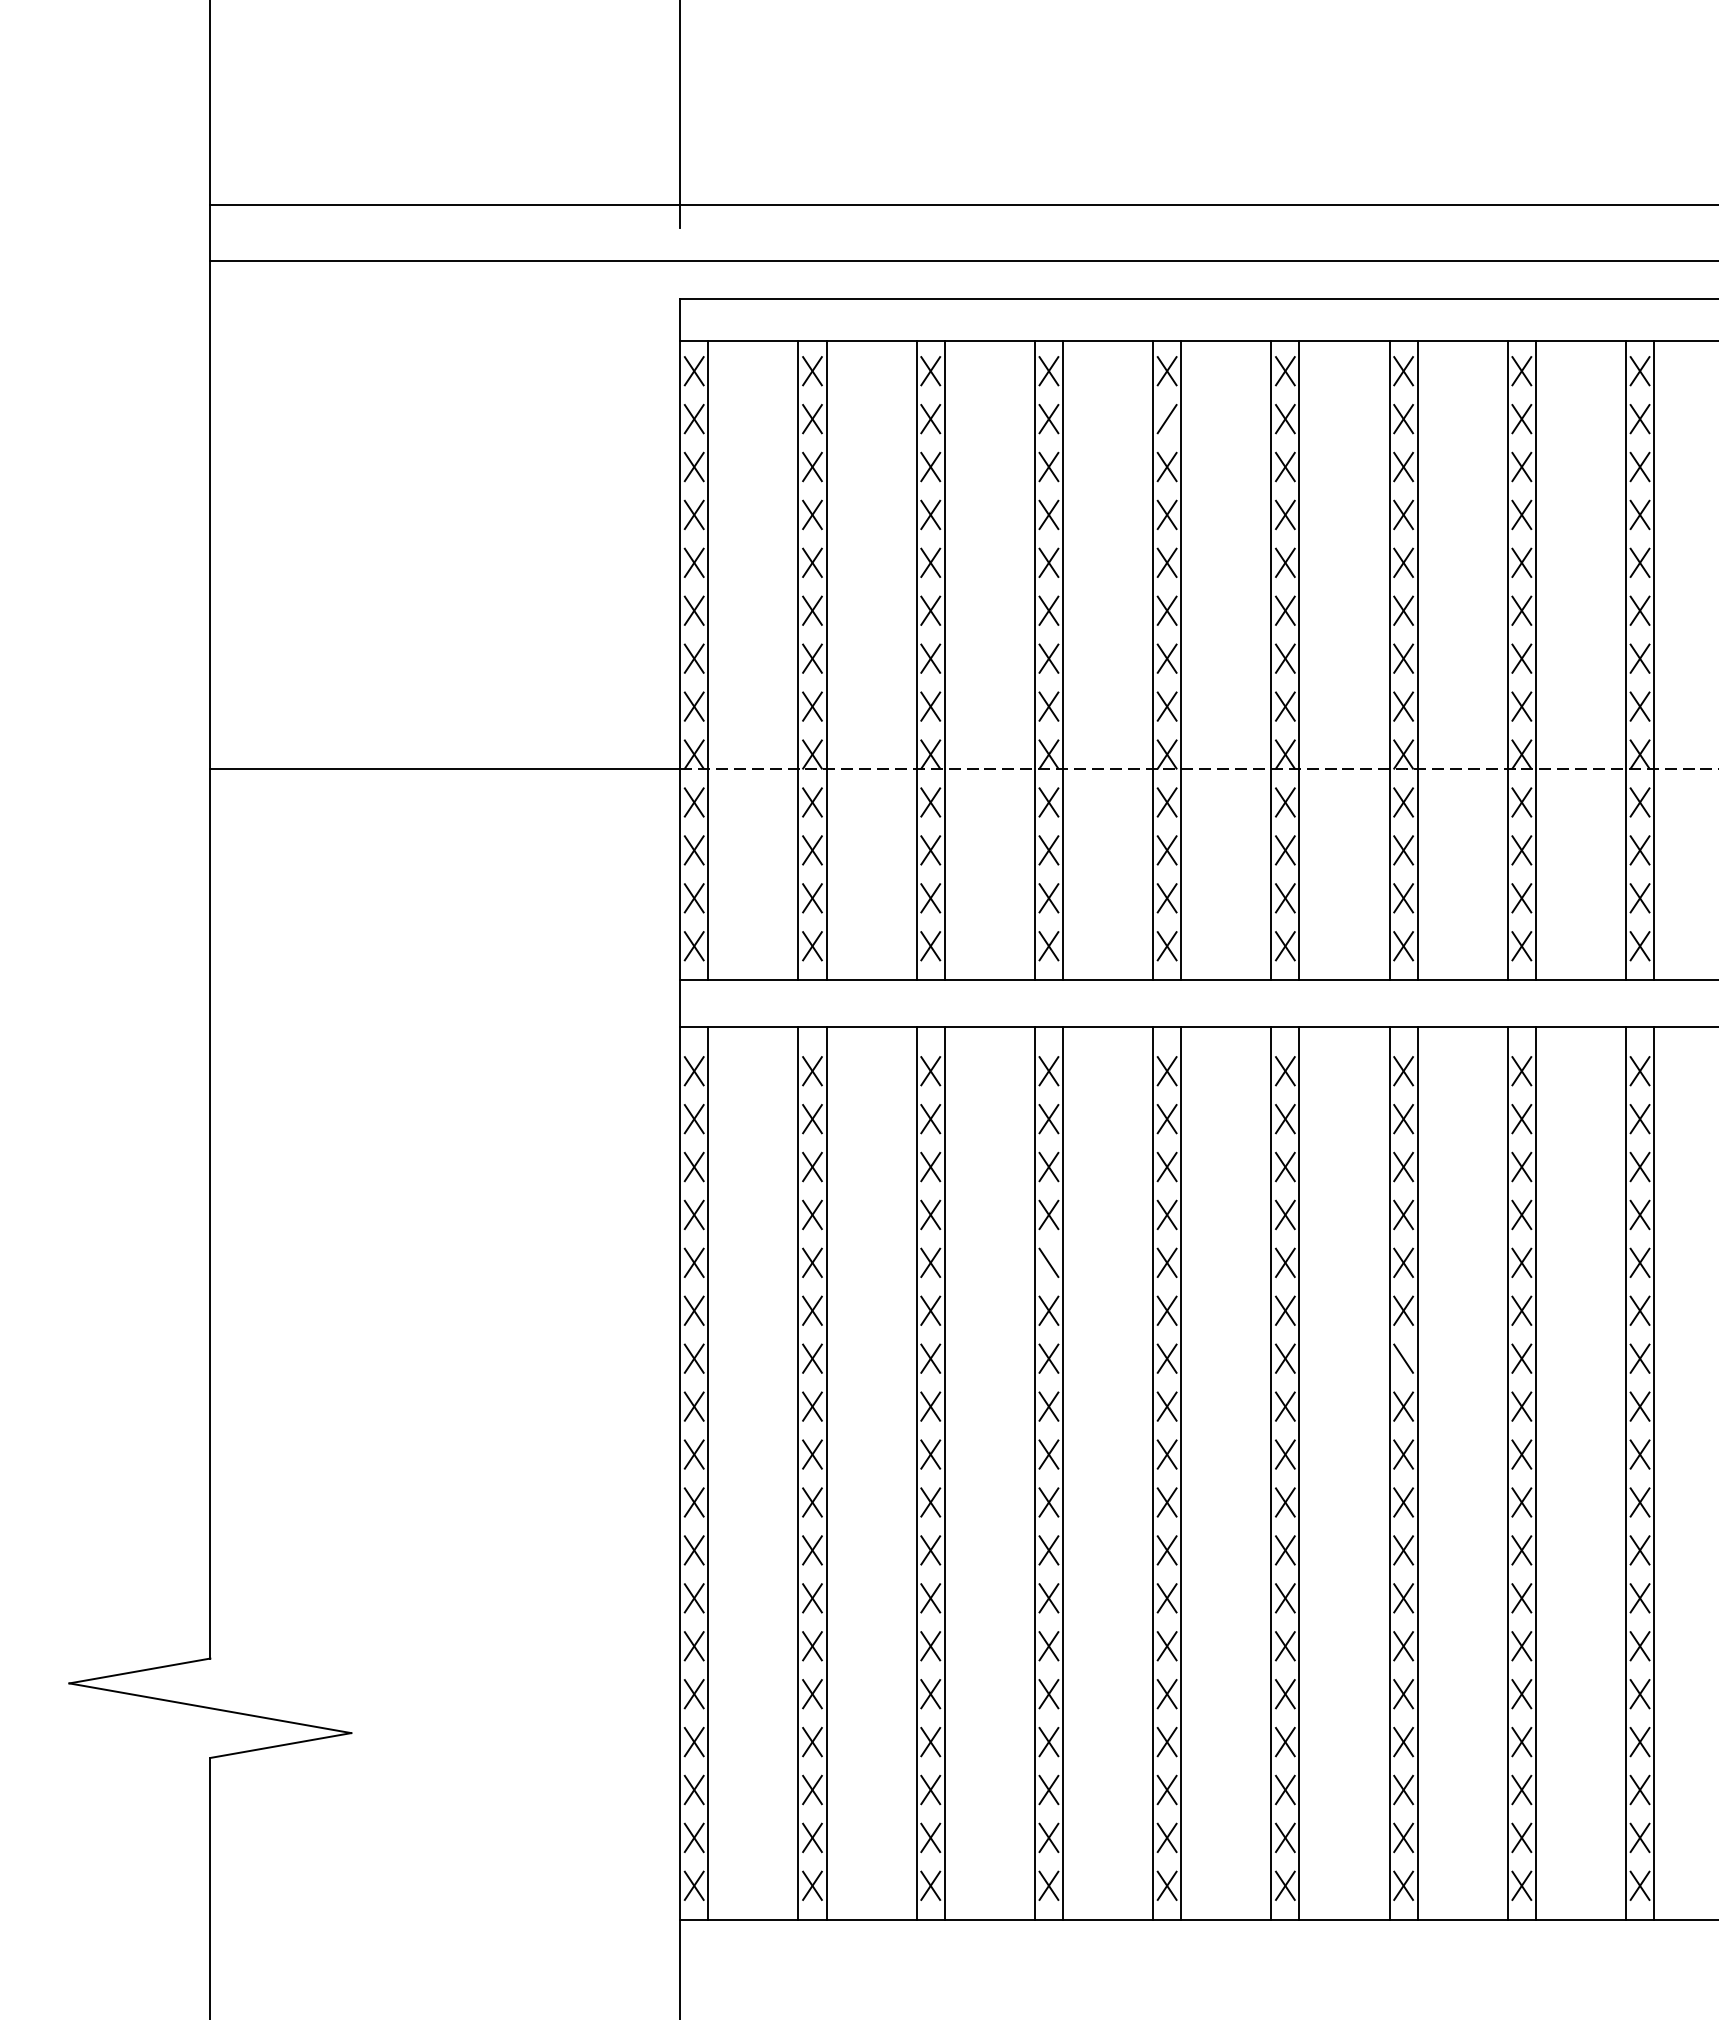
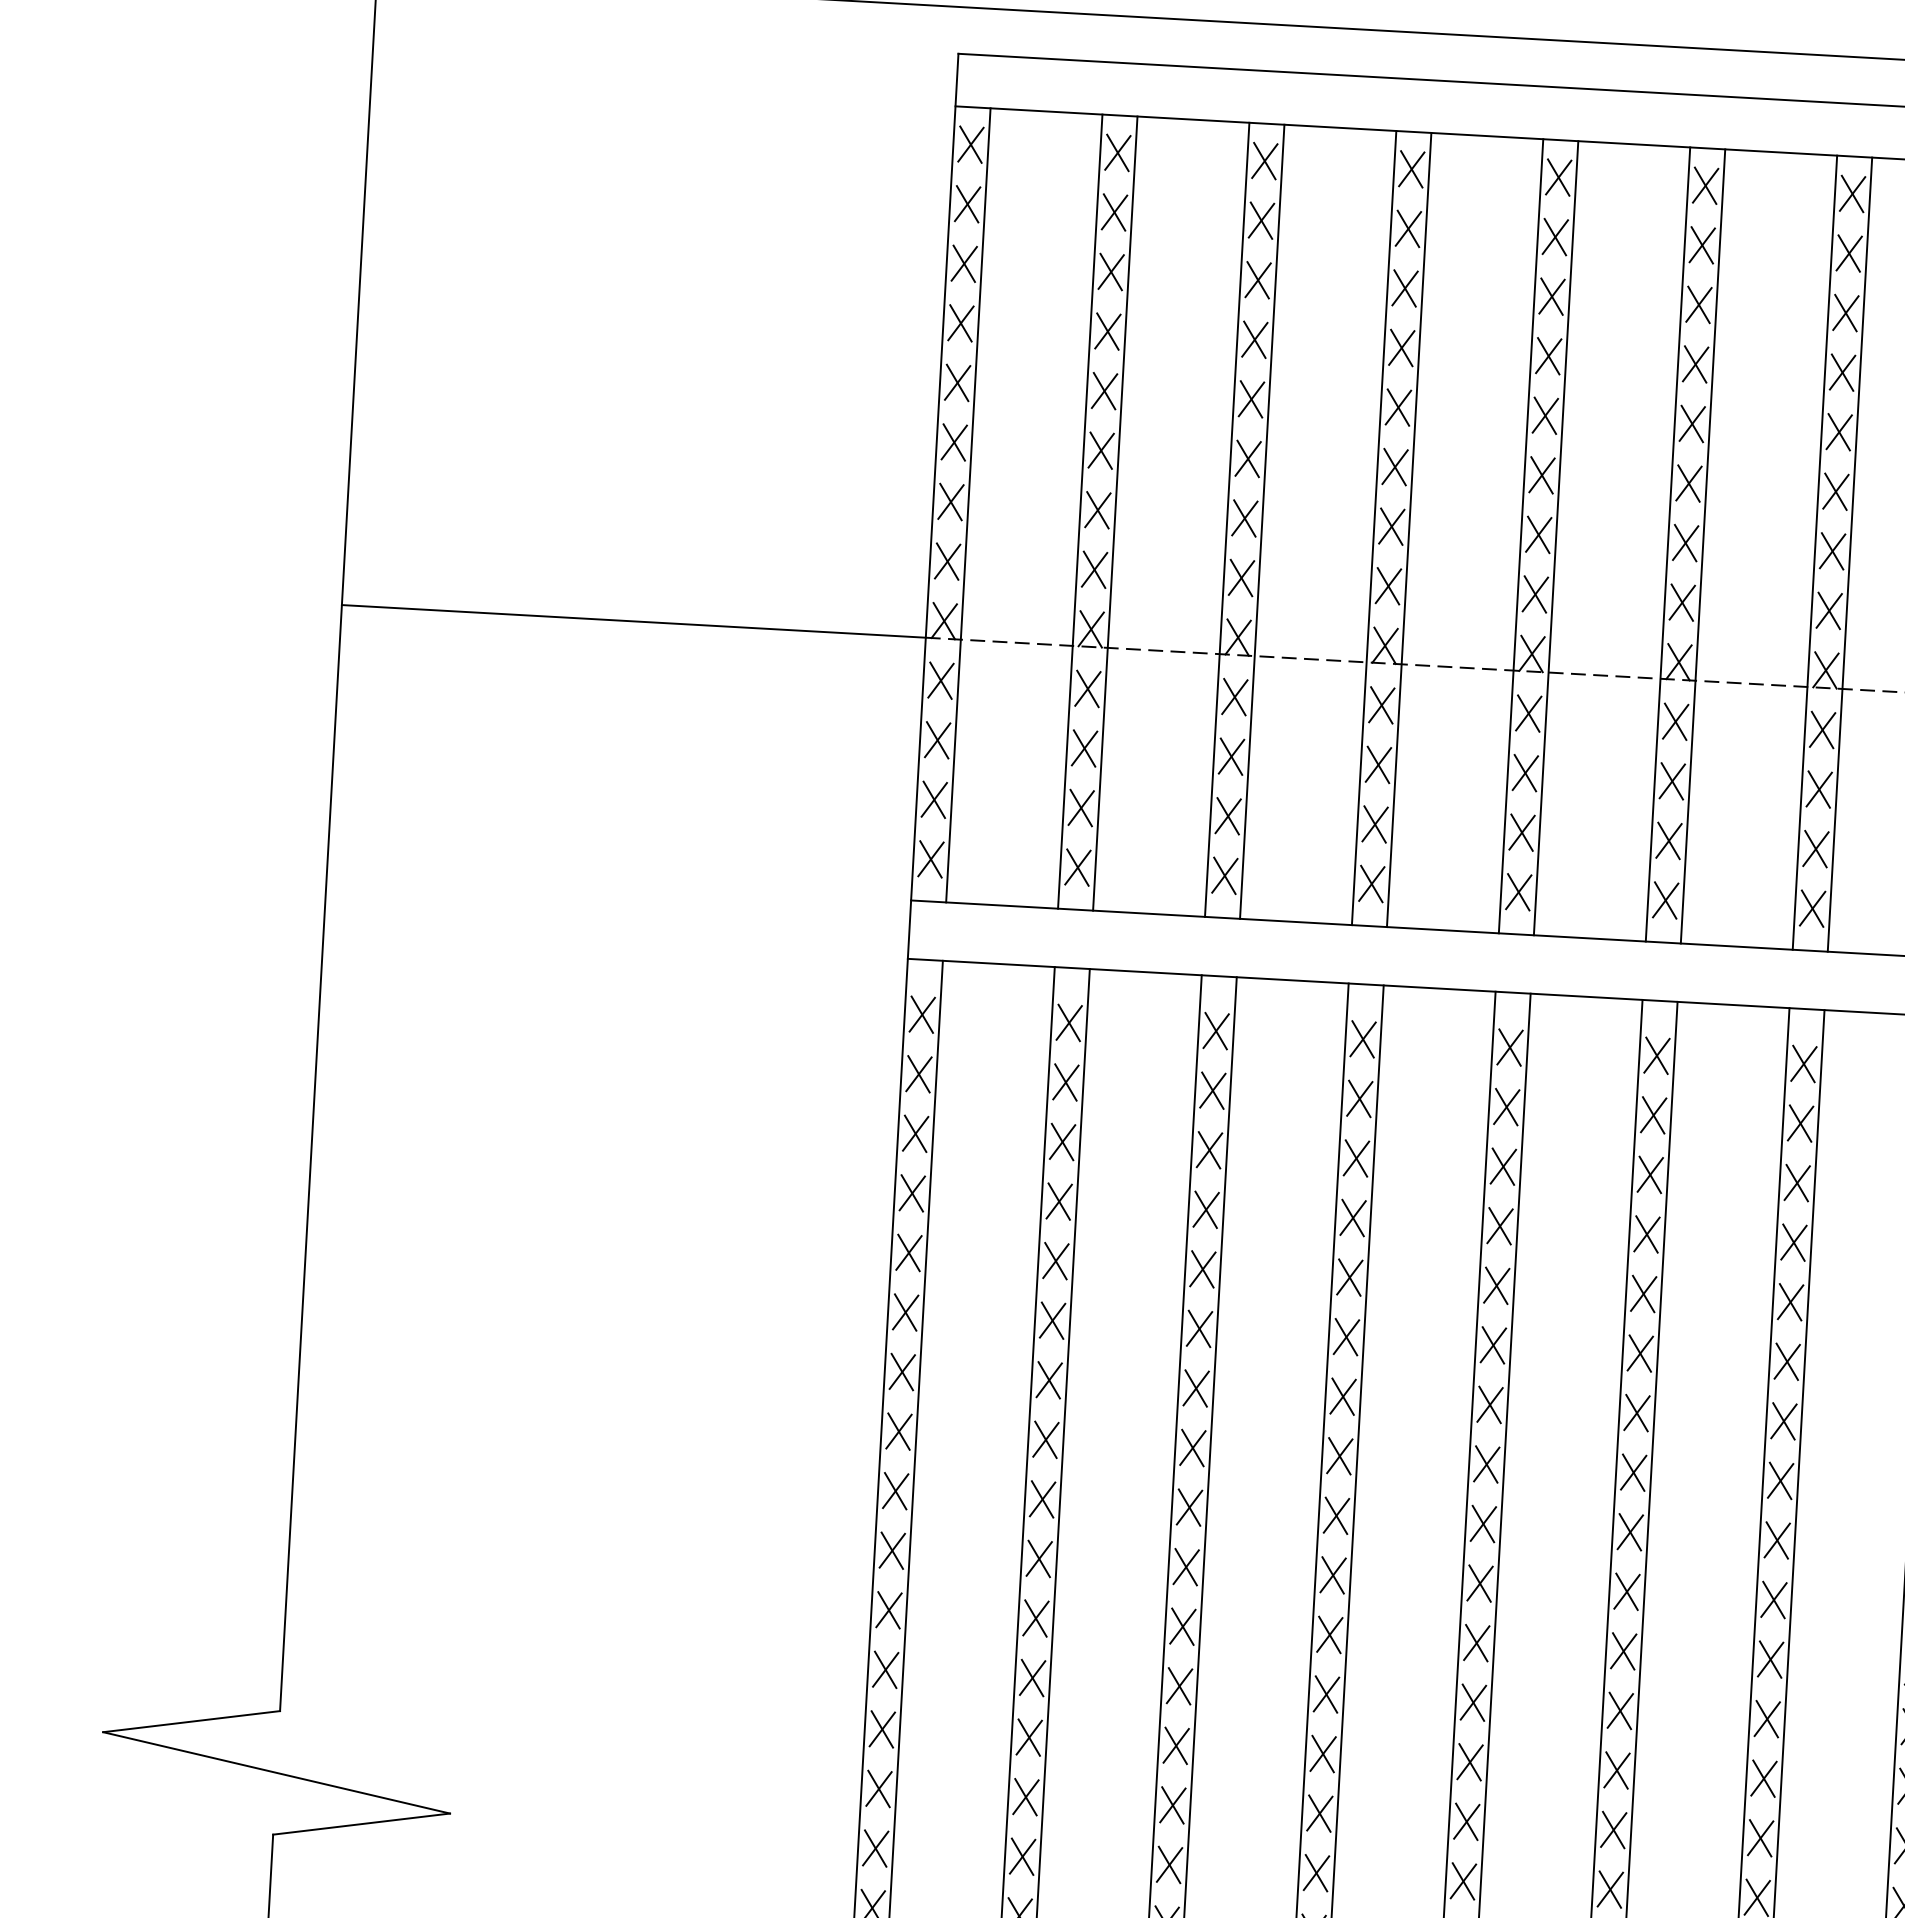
line: (1166, 419) -> (1554, 237), added
line: (1048, 1262) -> (1349, 1277), added
line: (1403, 1358) -> (1783, 1421), added

